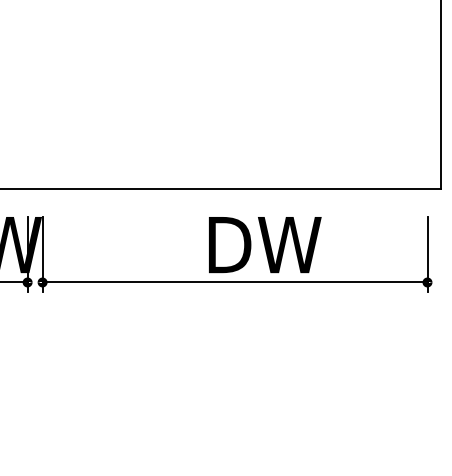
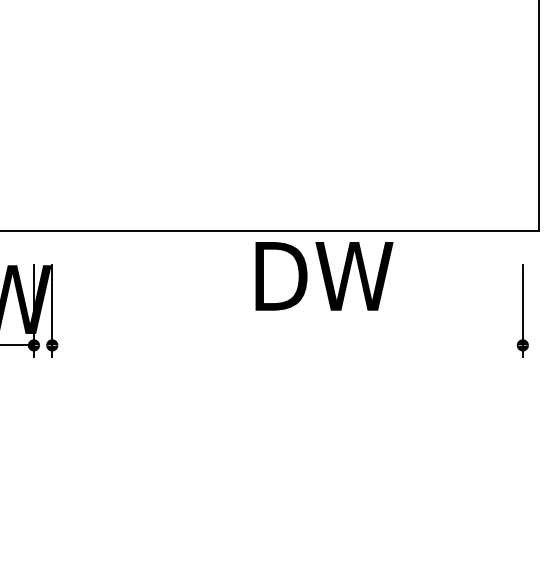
text: (265, 245) -> (324, 276), moved
line: (234, 282) -> (286, 345), removed

